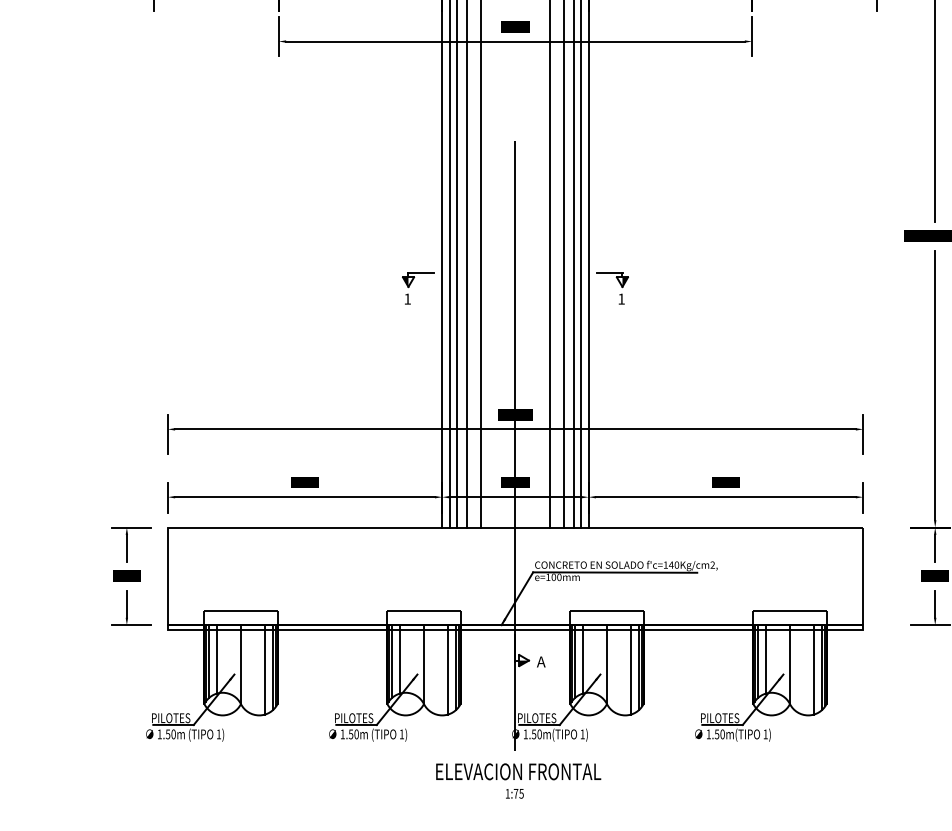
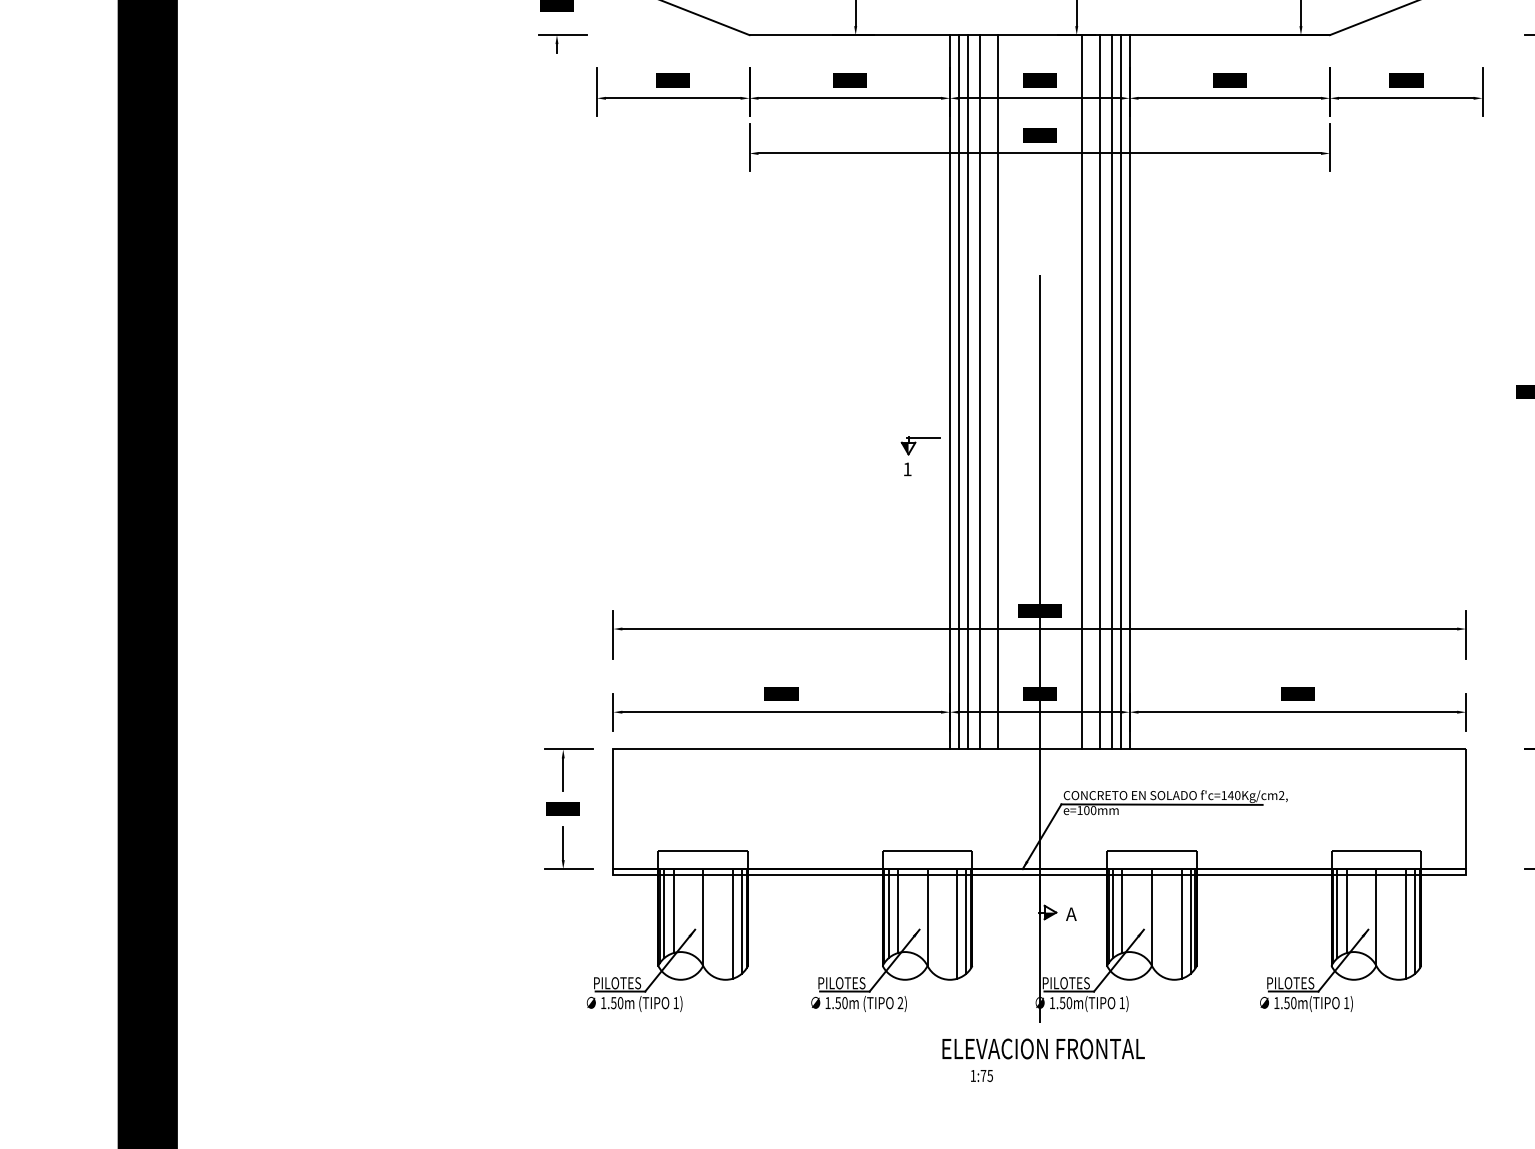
part: (620, 285) -> (1168, 452), removed
text: (401, 733) -> (900, 1002), 1) -> 2)
text: (514, 793) -> (981, 1075), moved

